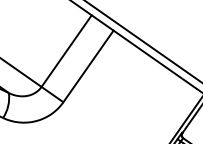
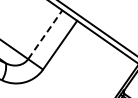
line: (66, 50) -> (45, 34), solid -> dashed

